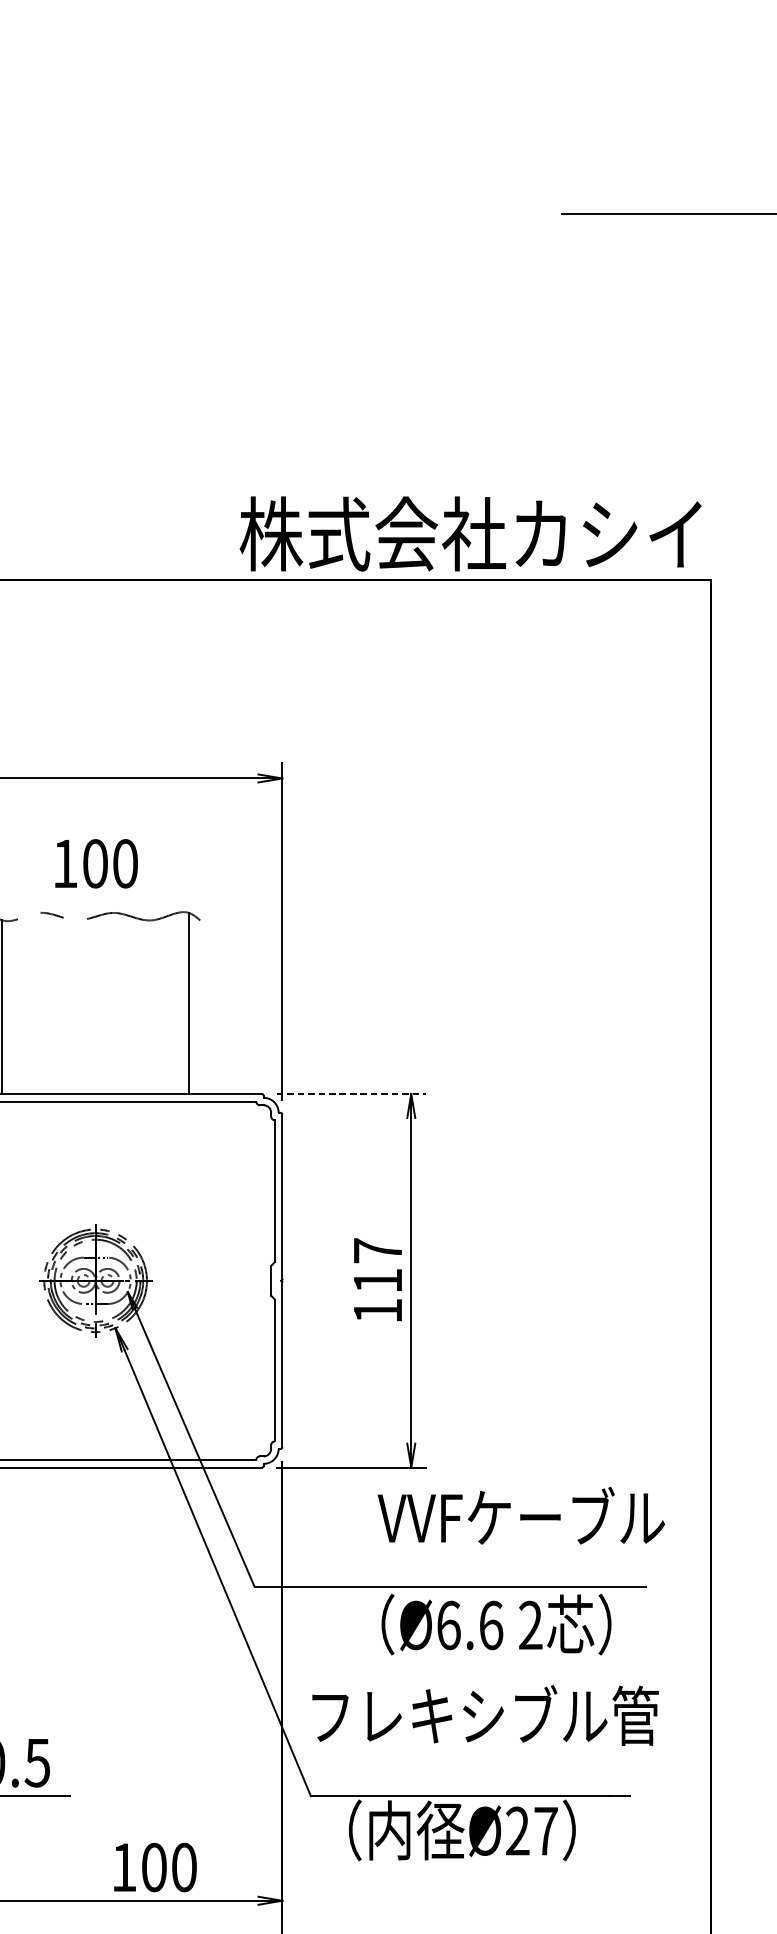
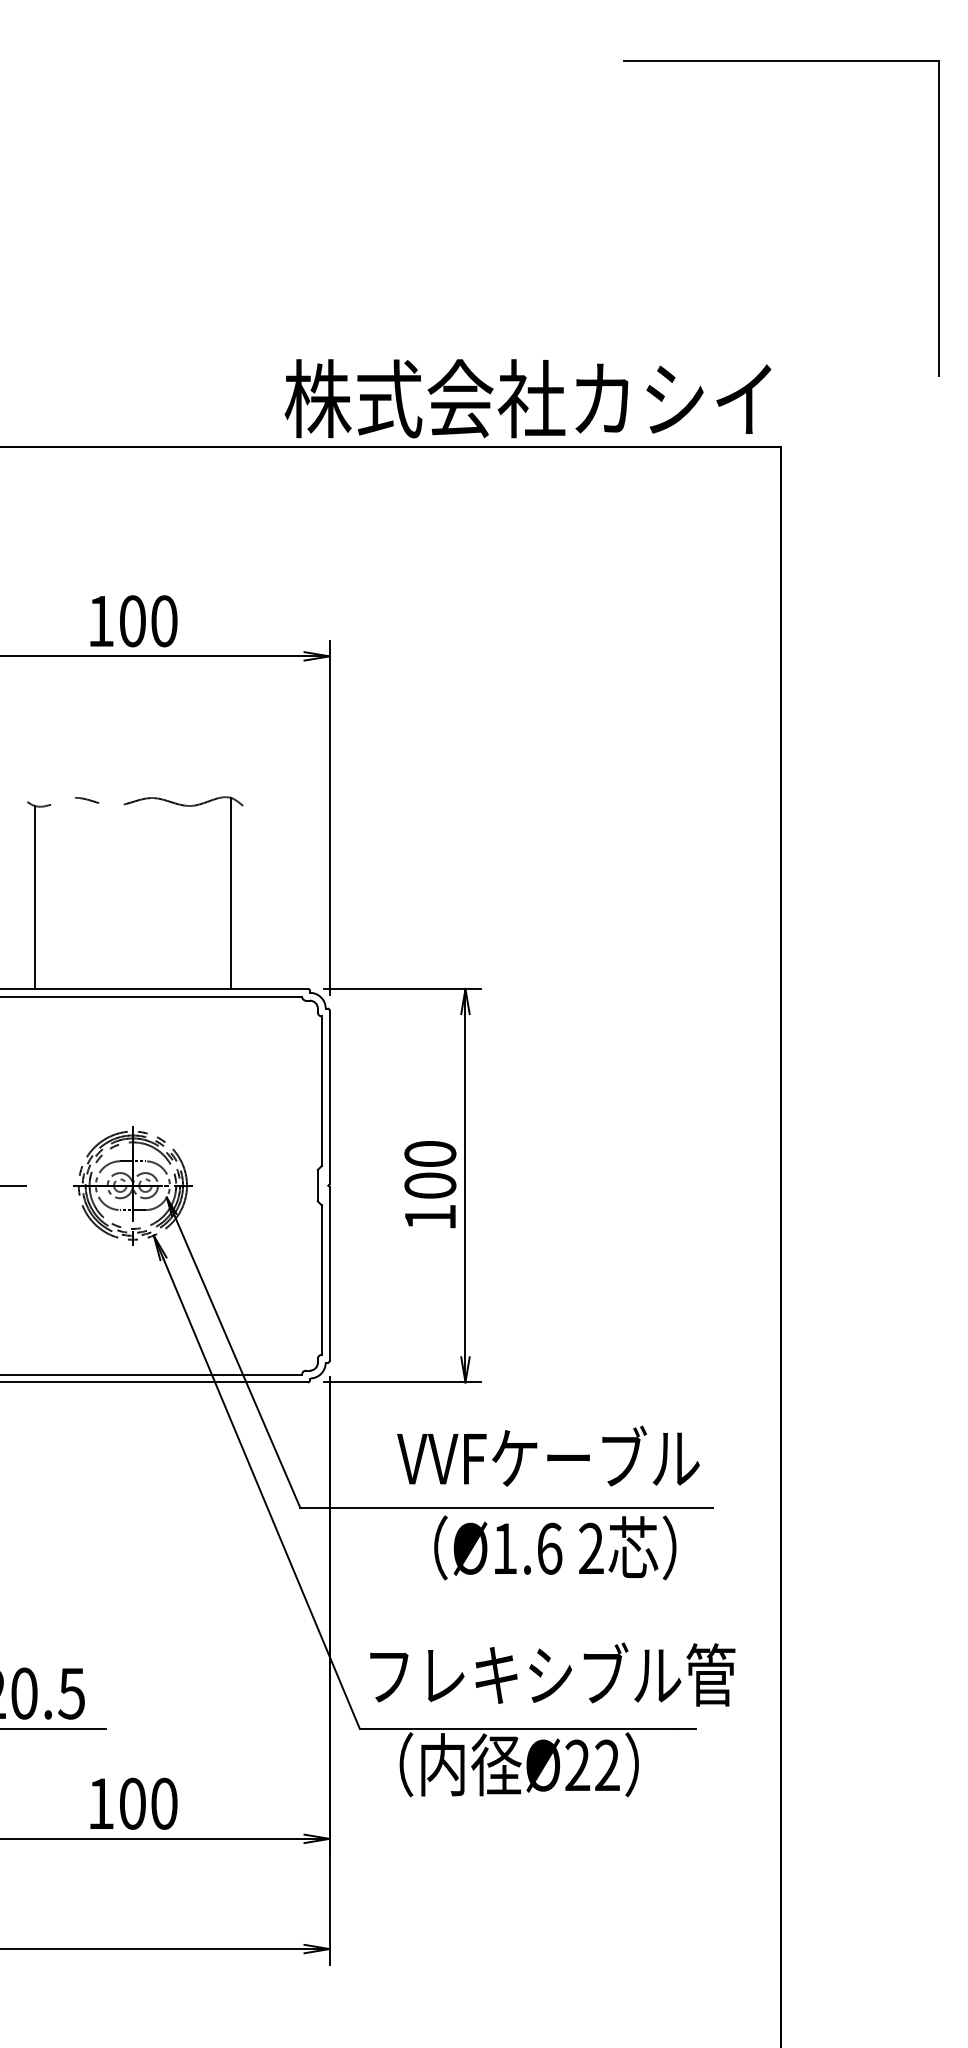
text: (96, 864) -> (133, 621), moved
line: (351, 1093) -> (402, 988), dashed -> solid
text: (378, 1265) -> (430, 1169), 117 -> 100
text: (521, 1515) -> (548, 1455), moved
text: (449, 1625) -> (505, 1548), Ø6.6 -> Ø1.6
text: (485, 1715) -> (552, 1674), moved
text: (546, 1830) -> (607, 1764), Ø27 -> Ø22
text: (155, 1867) -> (133, 1803), moved

